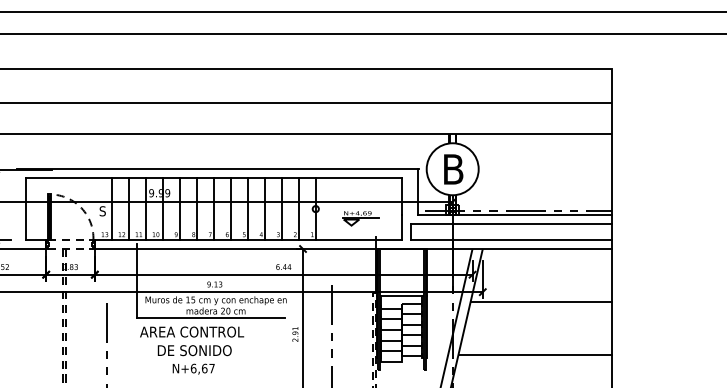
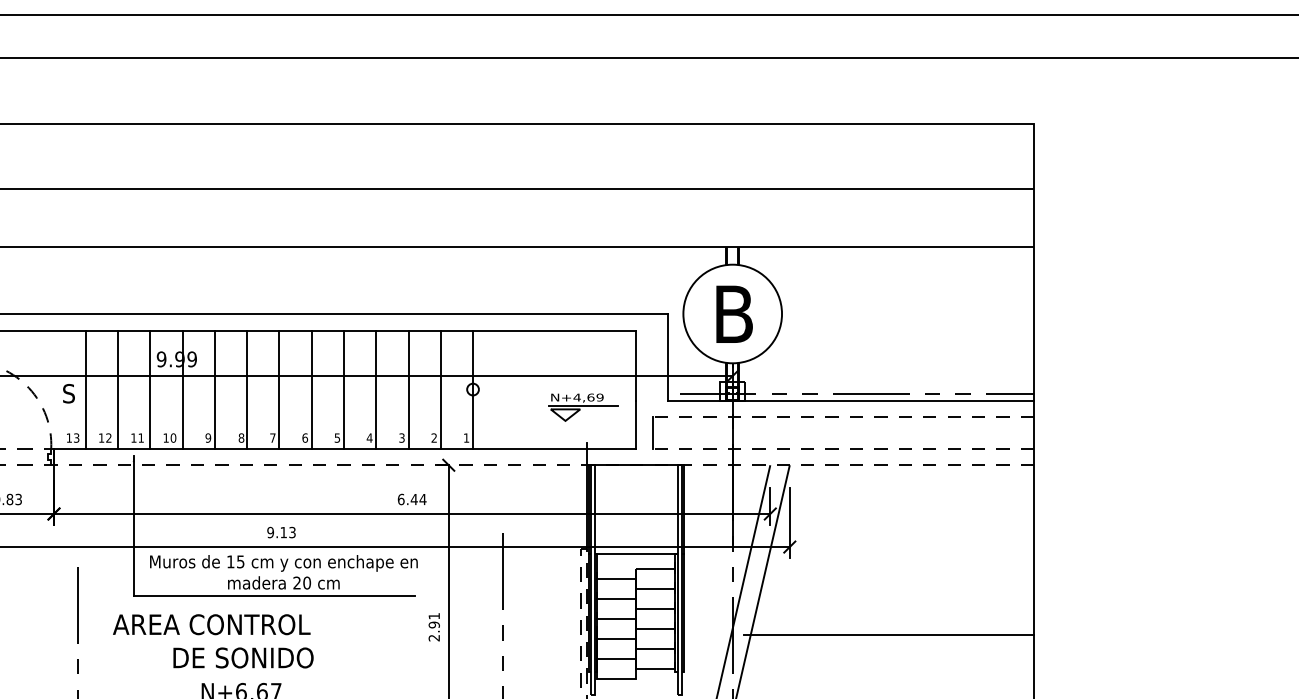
part: (360, 218) -> (582, 407), moved
line: (510, 223) -> (842, 416), solid -> dashed
line: (510, 240) -> (842, 449), solid -> dashed
line: (352, 249) -> (542, 466), solid -> dashed
line: (540, 301) -> (899, 564), removed
text: (192, 331) -> (212, 623), moved
line: (534, 354) -> (887, 634), moved

